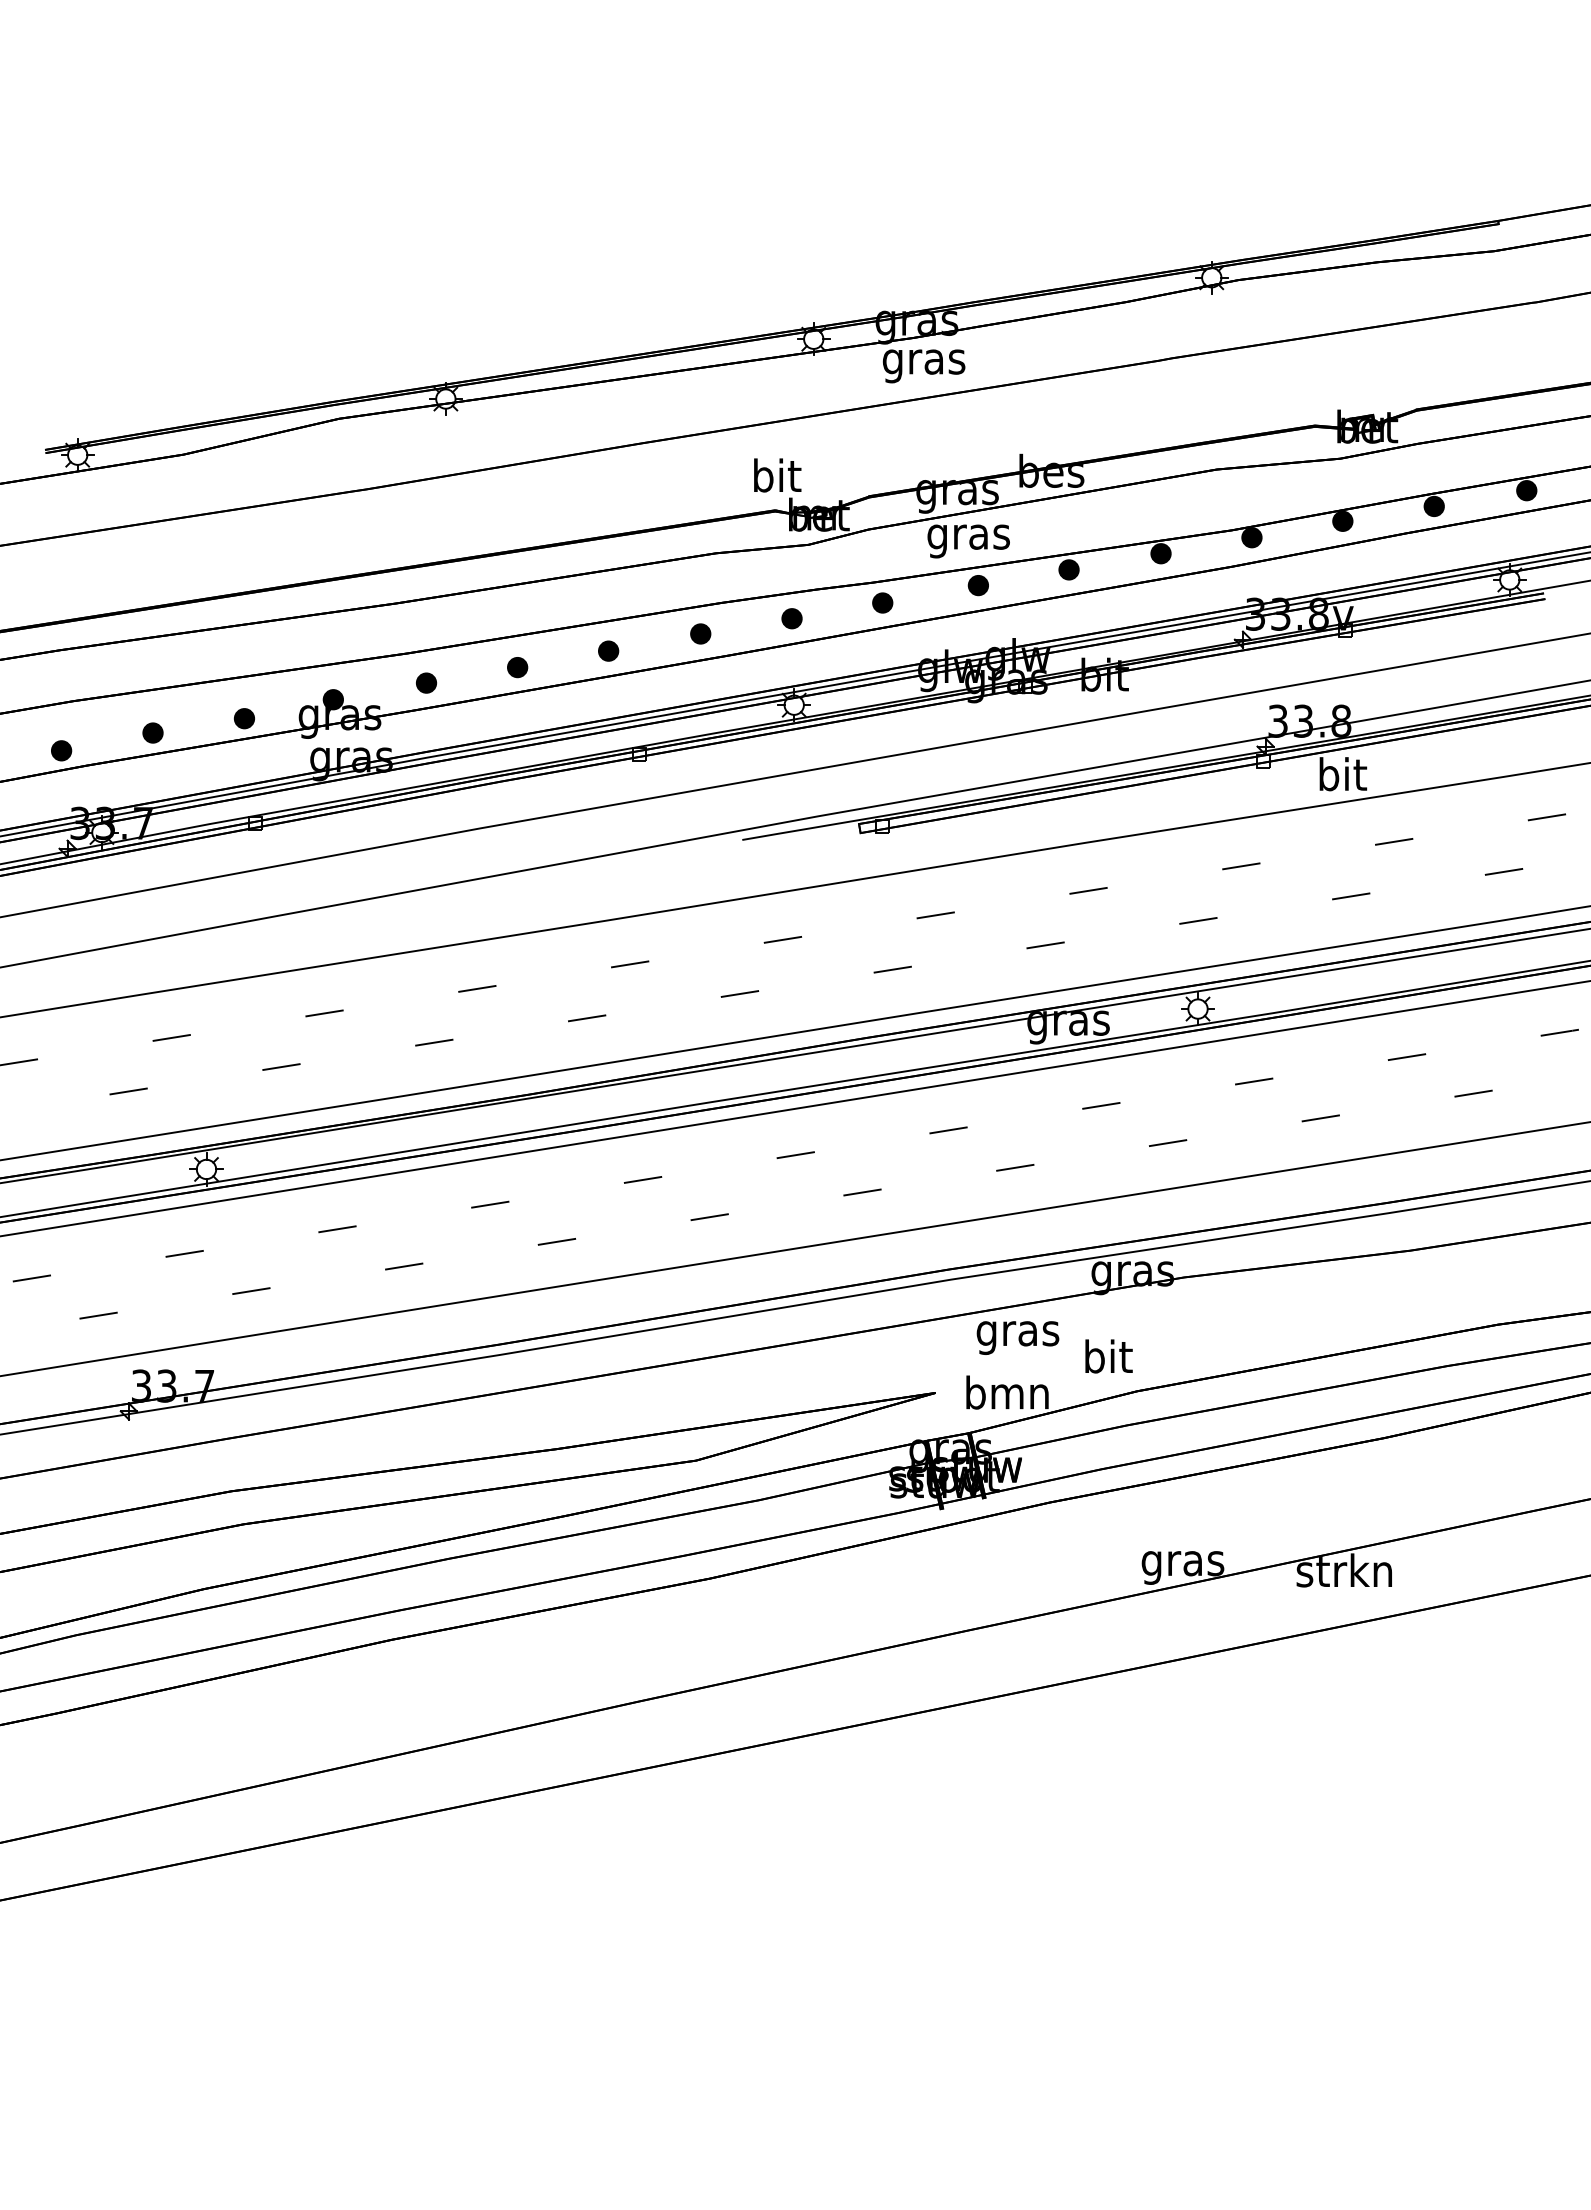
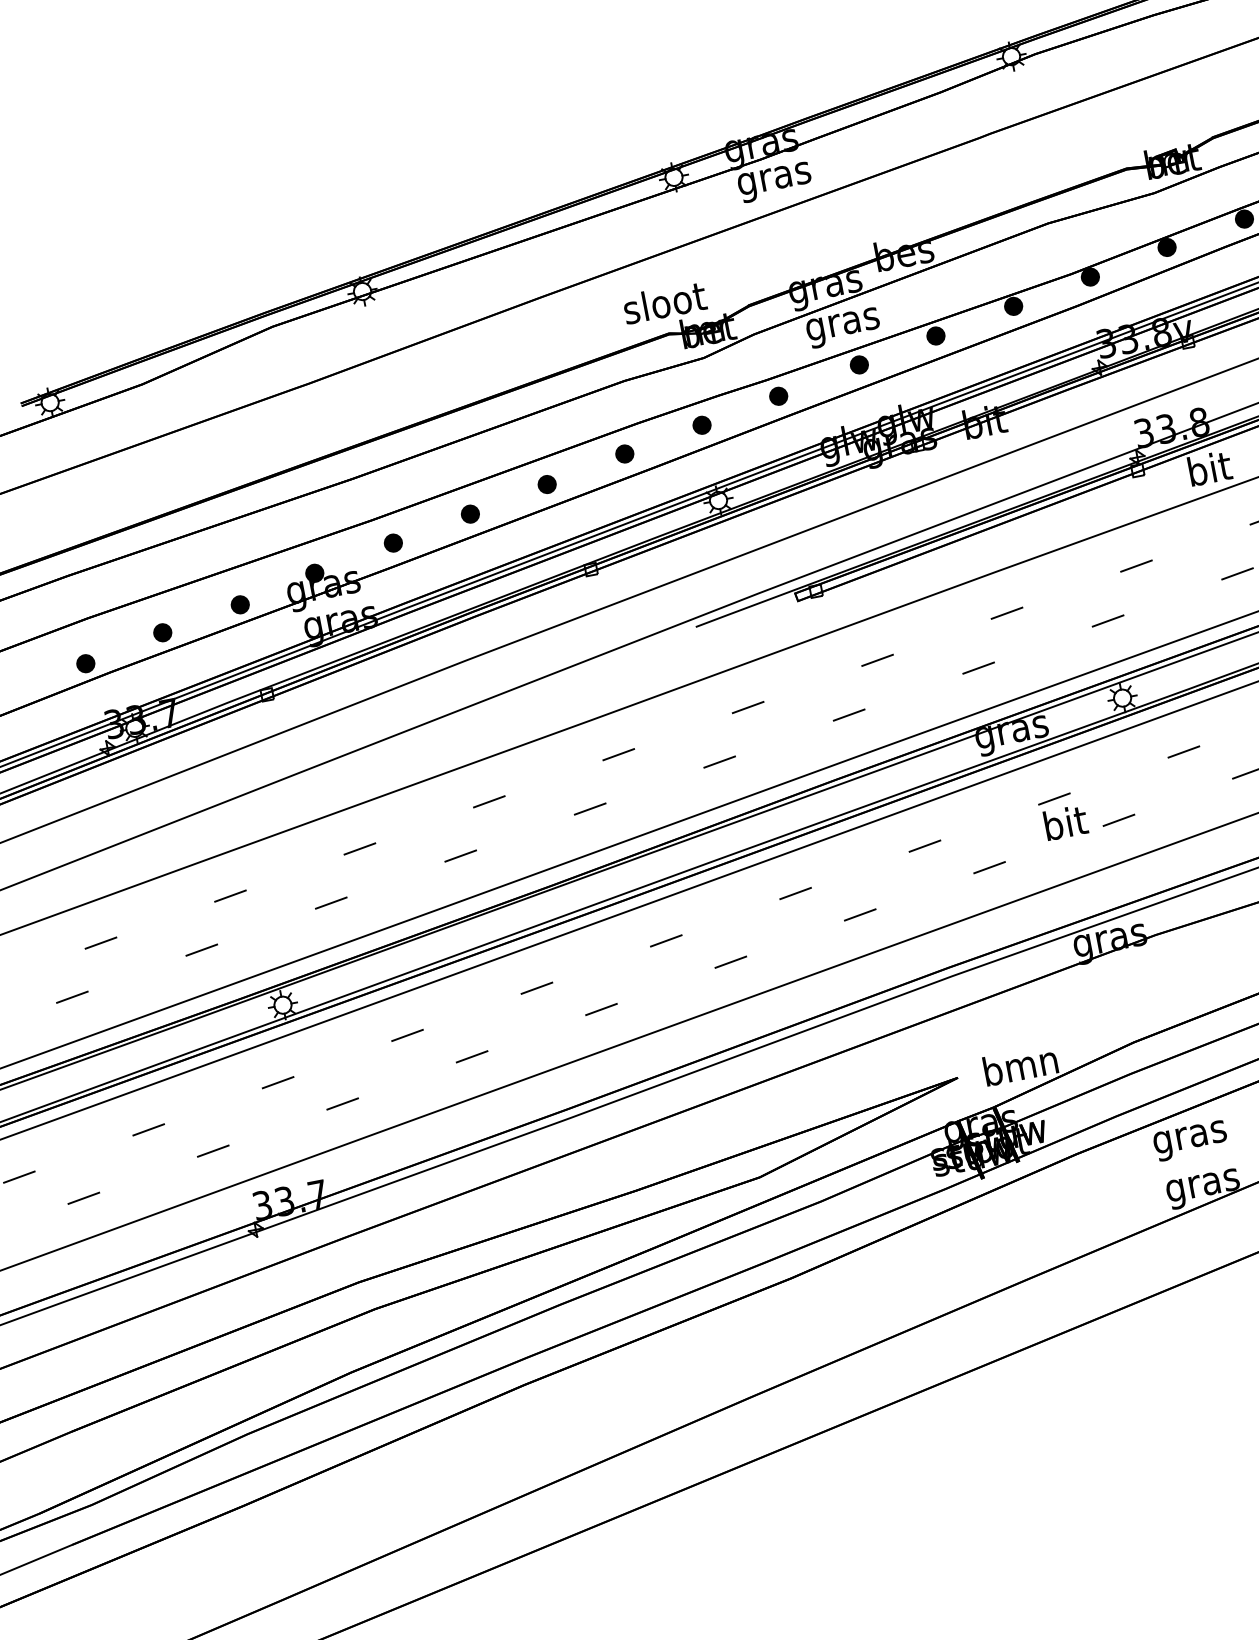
text: (776, 475) -> (664, 302), bit -> sloot
text: (1017, 1337) -> (1190, 1140), moved
text: (1108, 1356) -> (1065, 822), moved

